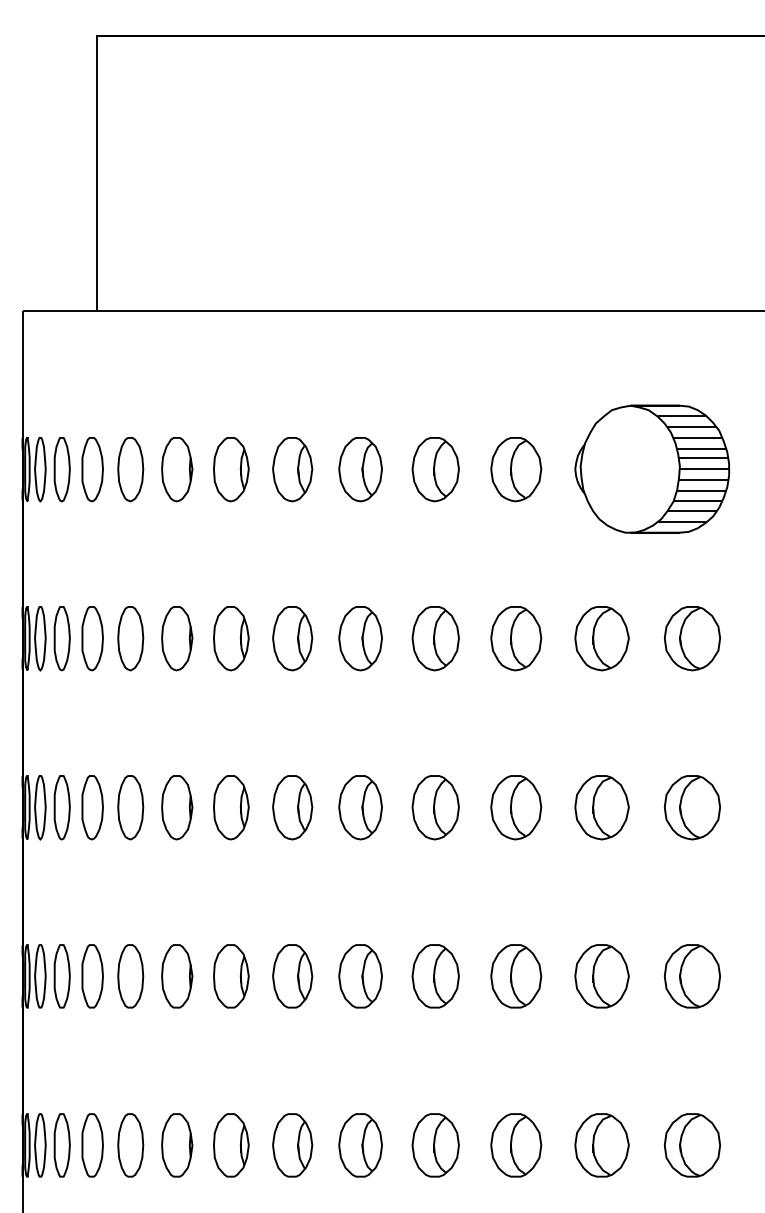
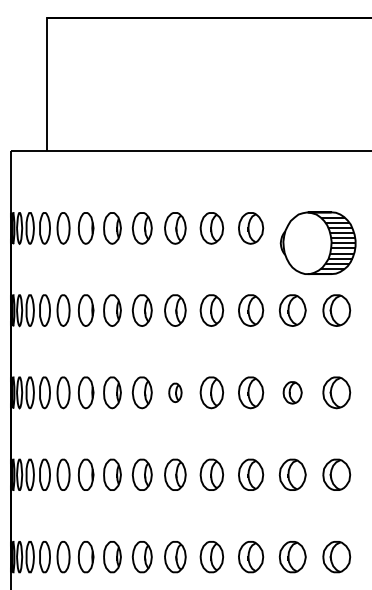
part: (650, 469) -> (317, 243), moved
part: (360, 806) -> (175, 392), size x0.6
part: (601, 806) -> (292, 392), size x0.7

